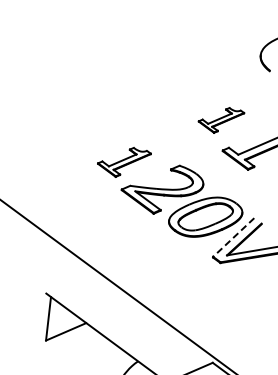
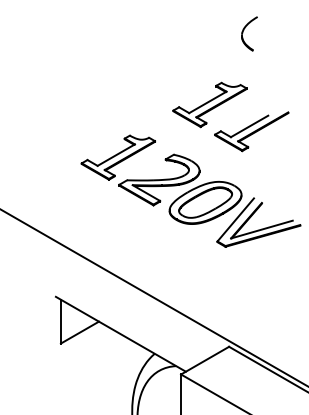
part: (220, 119) -> (209, 104), size x1.67
part: (123, 162) -> (117, 157), size x1.43
line: (233, 238) -> (235, 220), dashed -> solid

